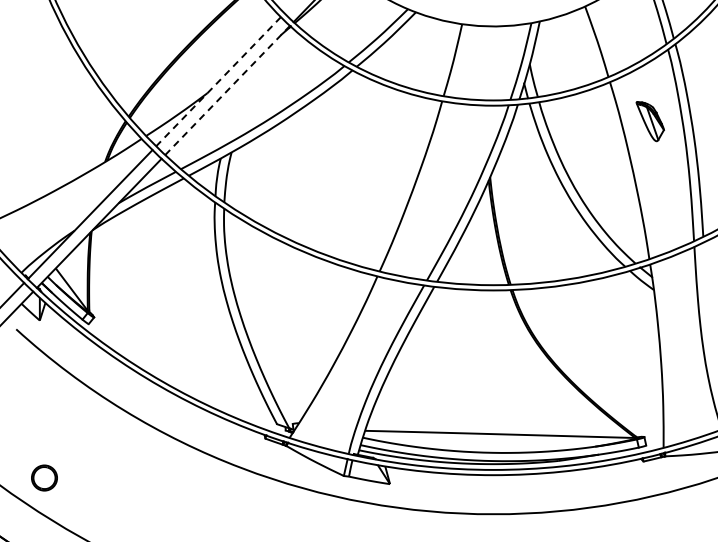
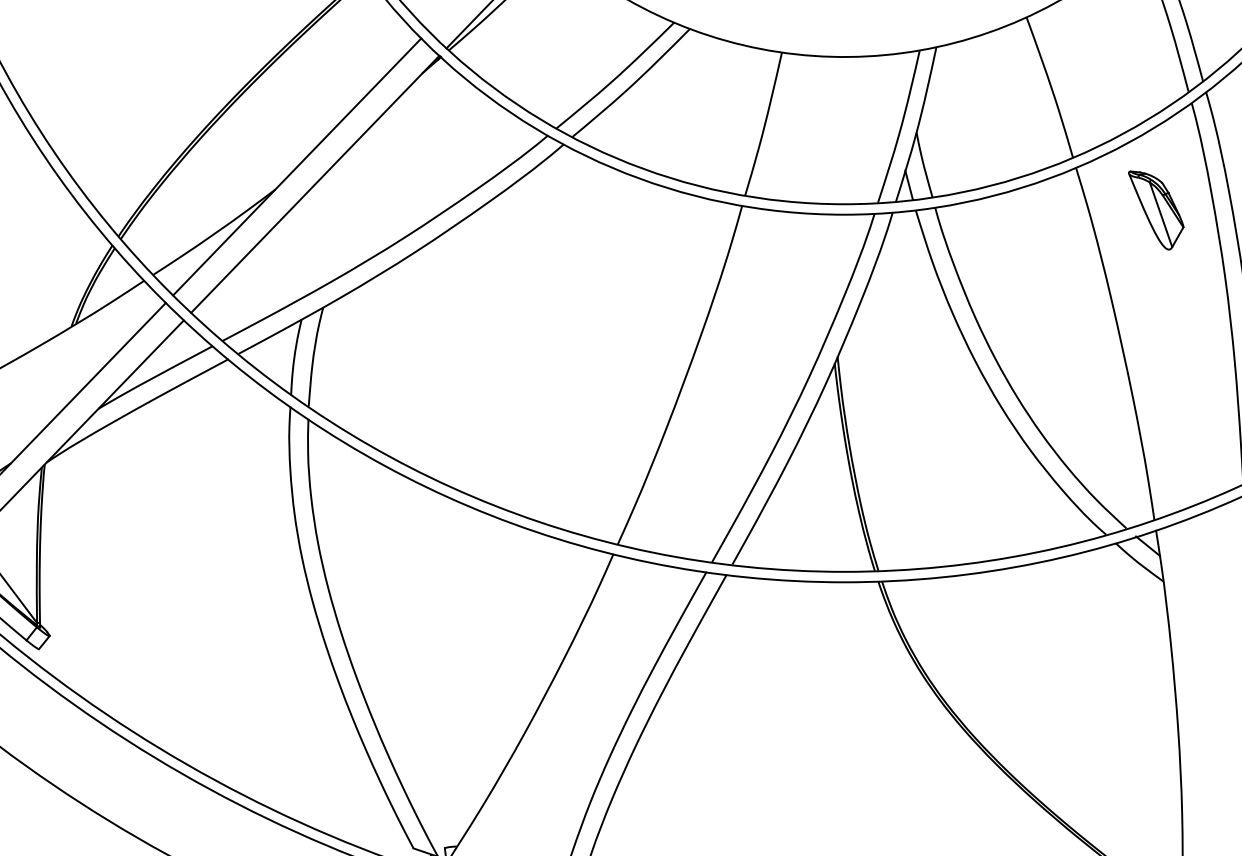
line: (218, 81) -> (297, 166), dashed -> solid
line: (227, 90) -> (314, 184), dashed -> solid
part: (649, 121) -> (1154, 210), moved

